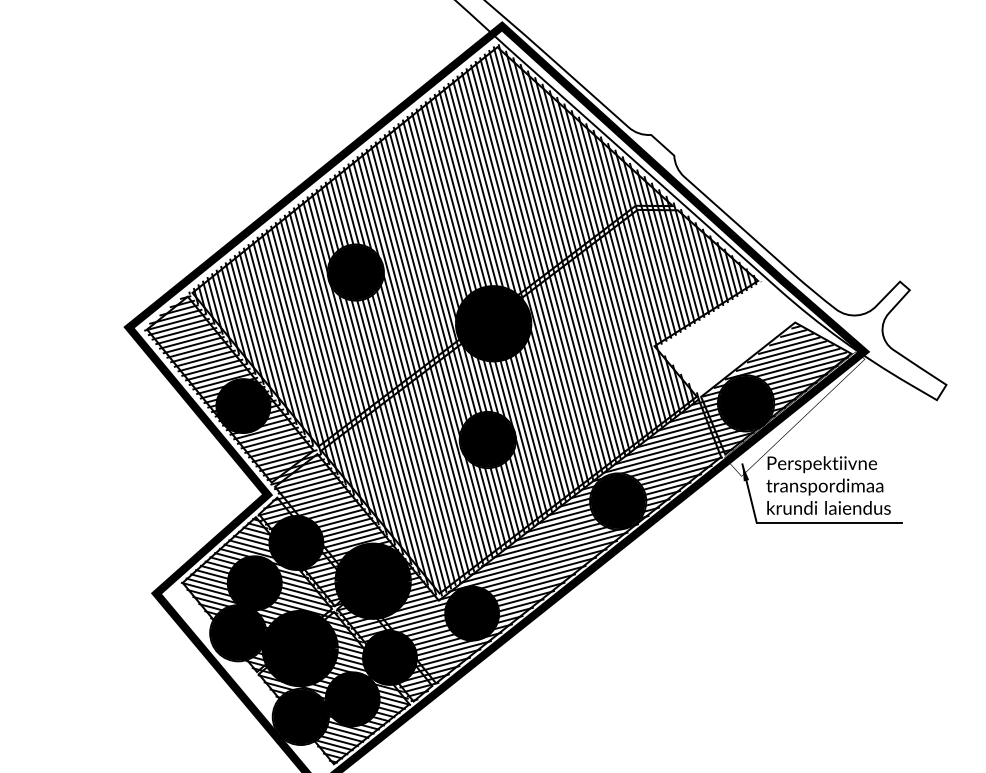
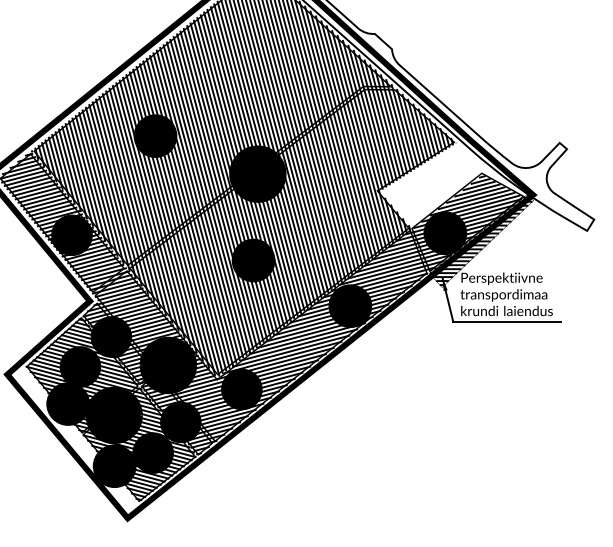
hatch: (794, 413) -> (481, 240), added

